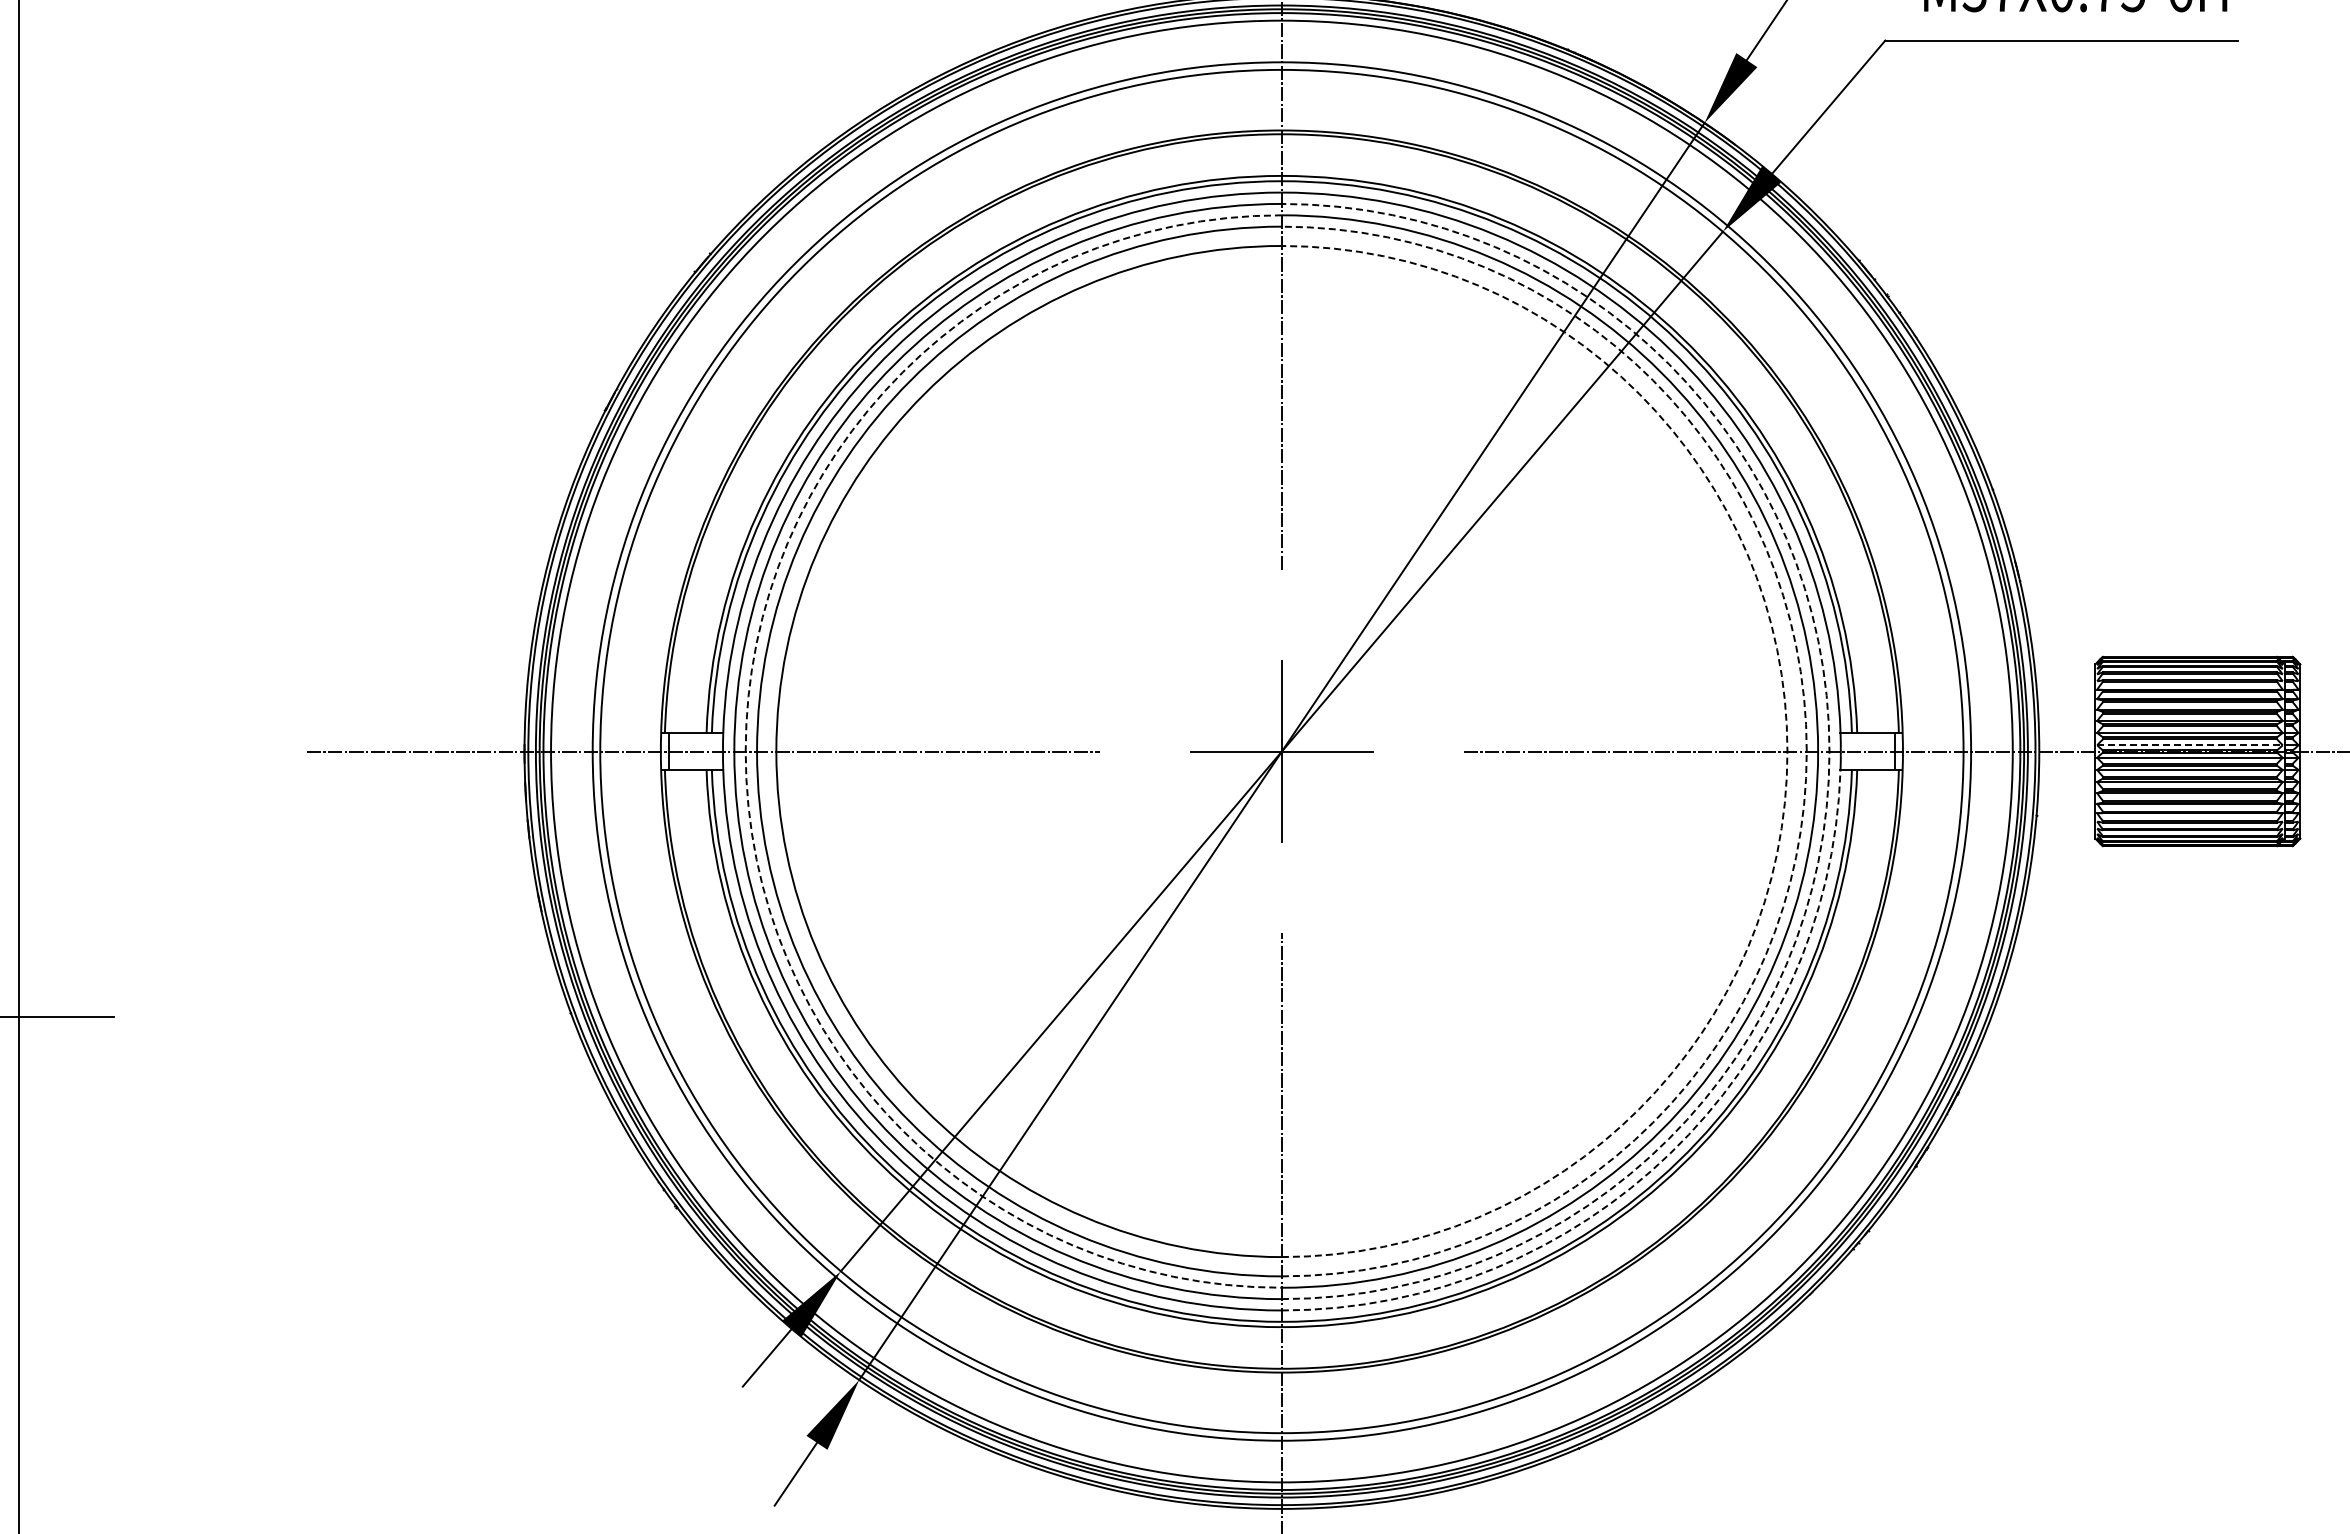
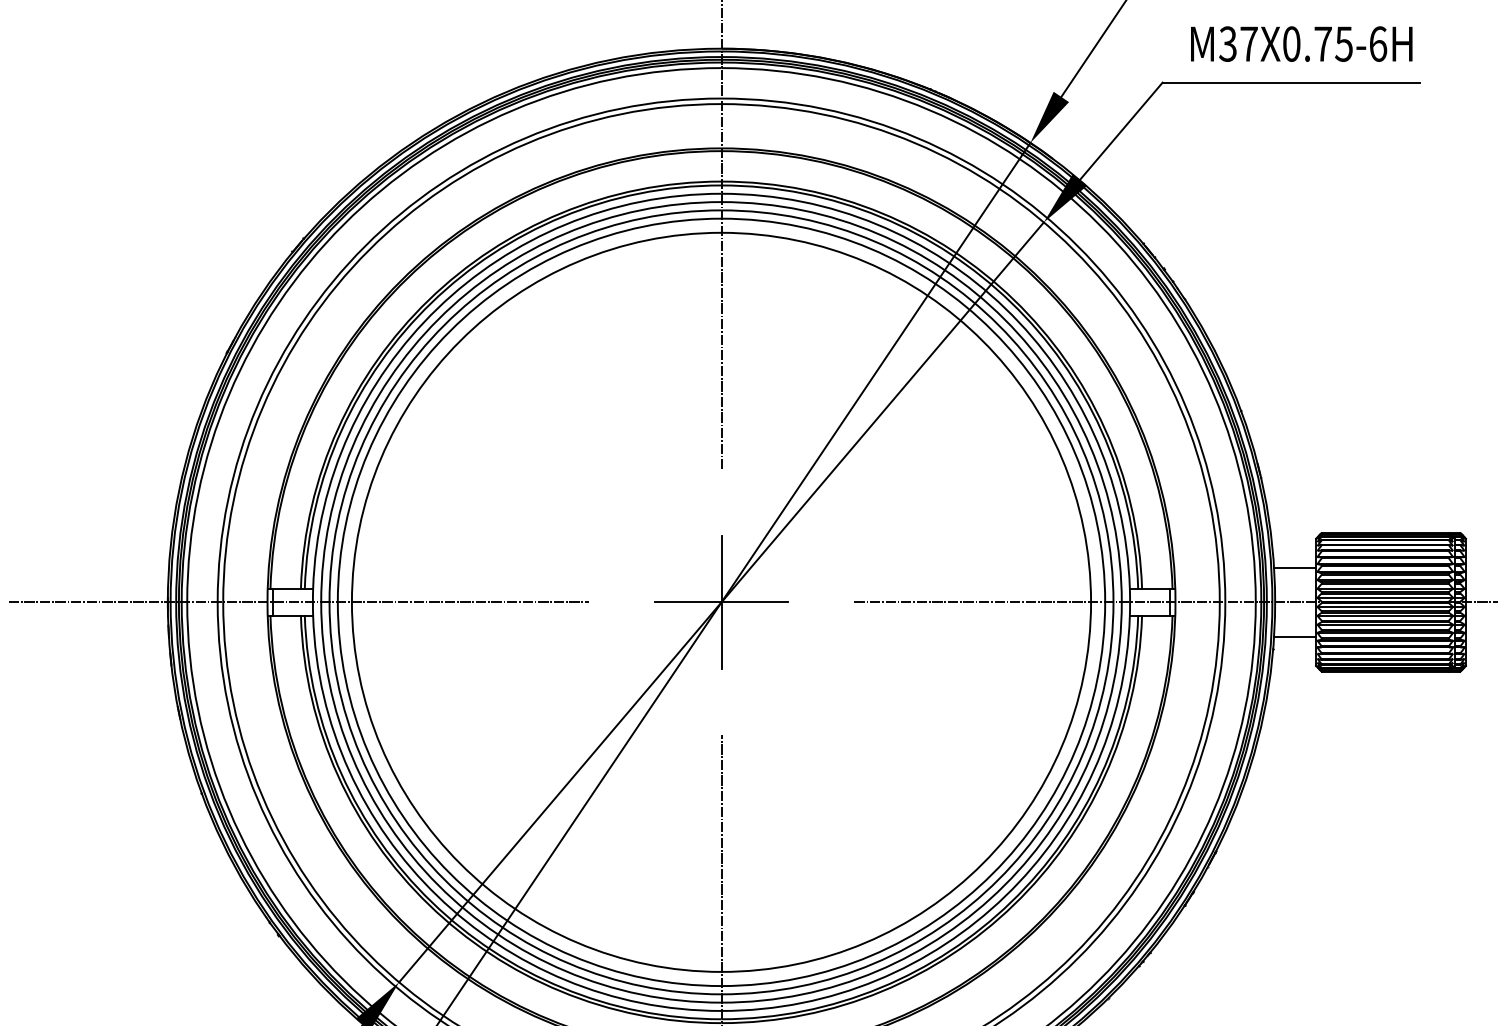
line: (2066, 704) -> (1295, 567), added
line: (2190, 745) -> (1385, 597), dashed -> solid
arc: (745, 751) -> (329, 602), dashed -> solid
arc: (1787, 751) -> (1091, 602), dashed -> solid
arc: (1806, 751) -> (1104, 602), dashed -> solid
arc: (1829, 751) -> (1121, 602), dashed -> solid
line: (2066, 798) -> (1295, 636), added
arc: (1670, 1153) -> (1005, 896), dashed -> solid

